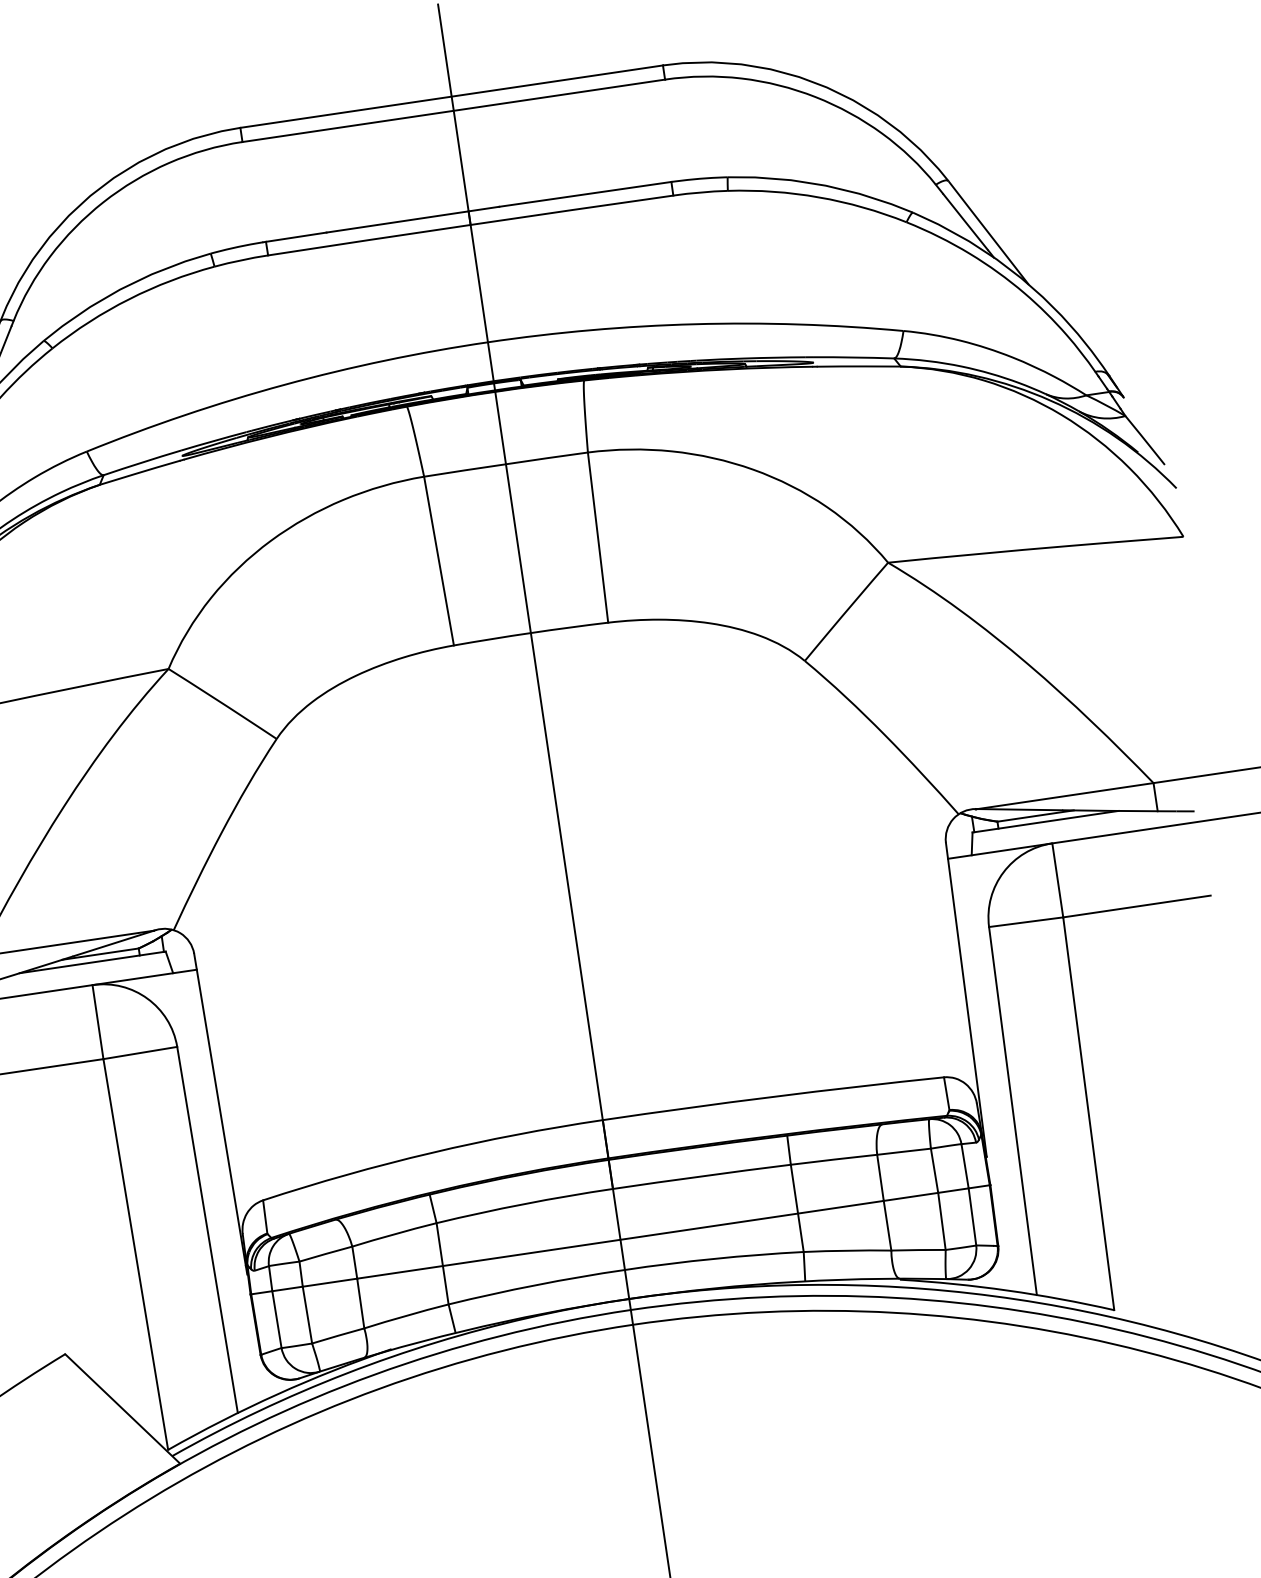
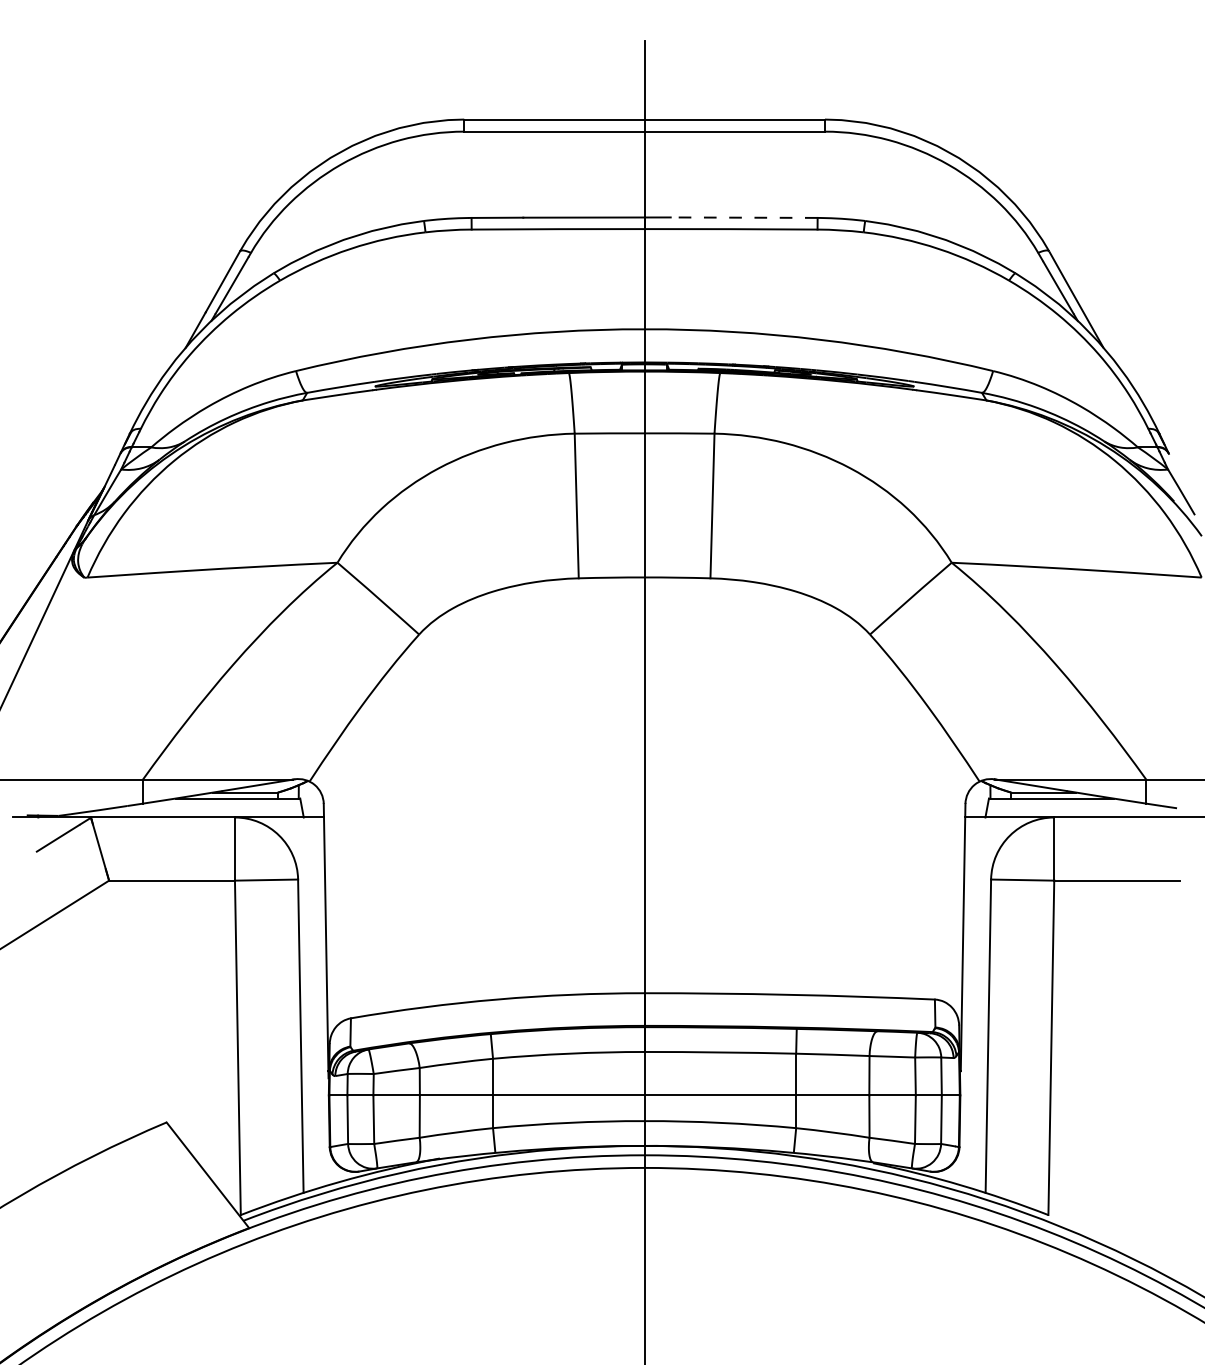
line: (584, 194) -> (743, 217), solid -> dashed

